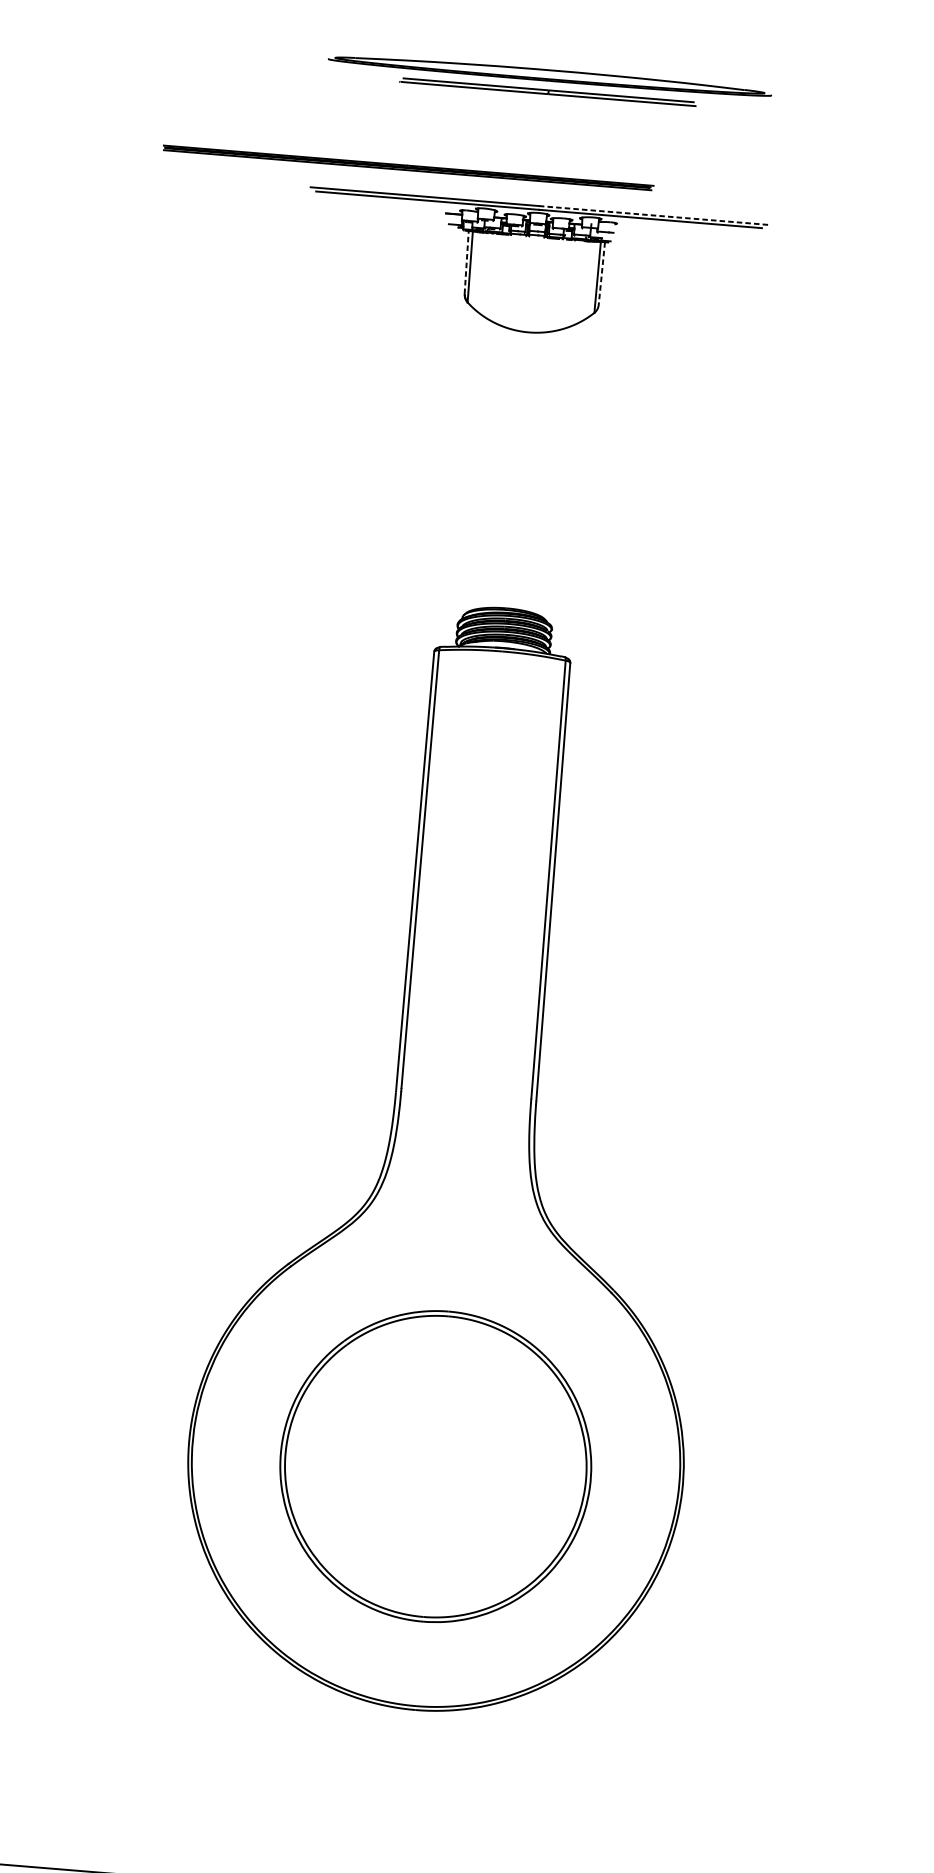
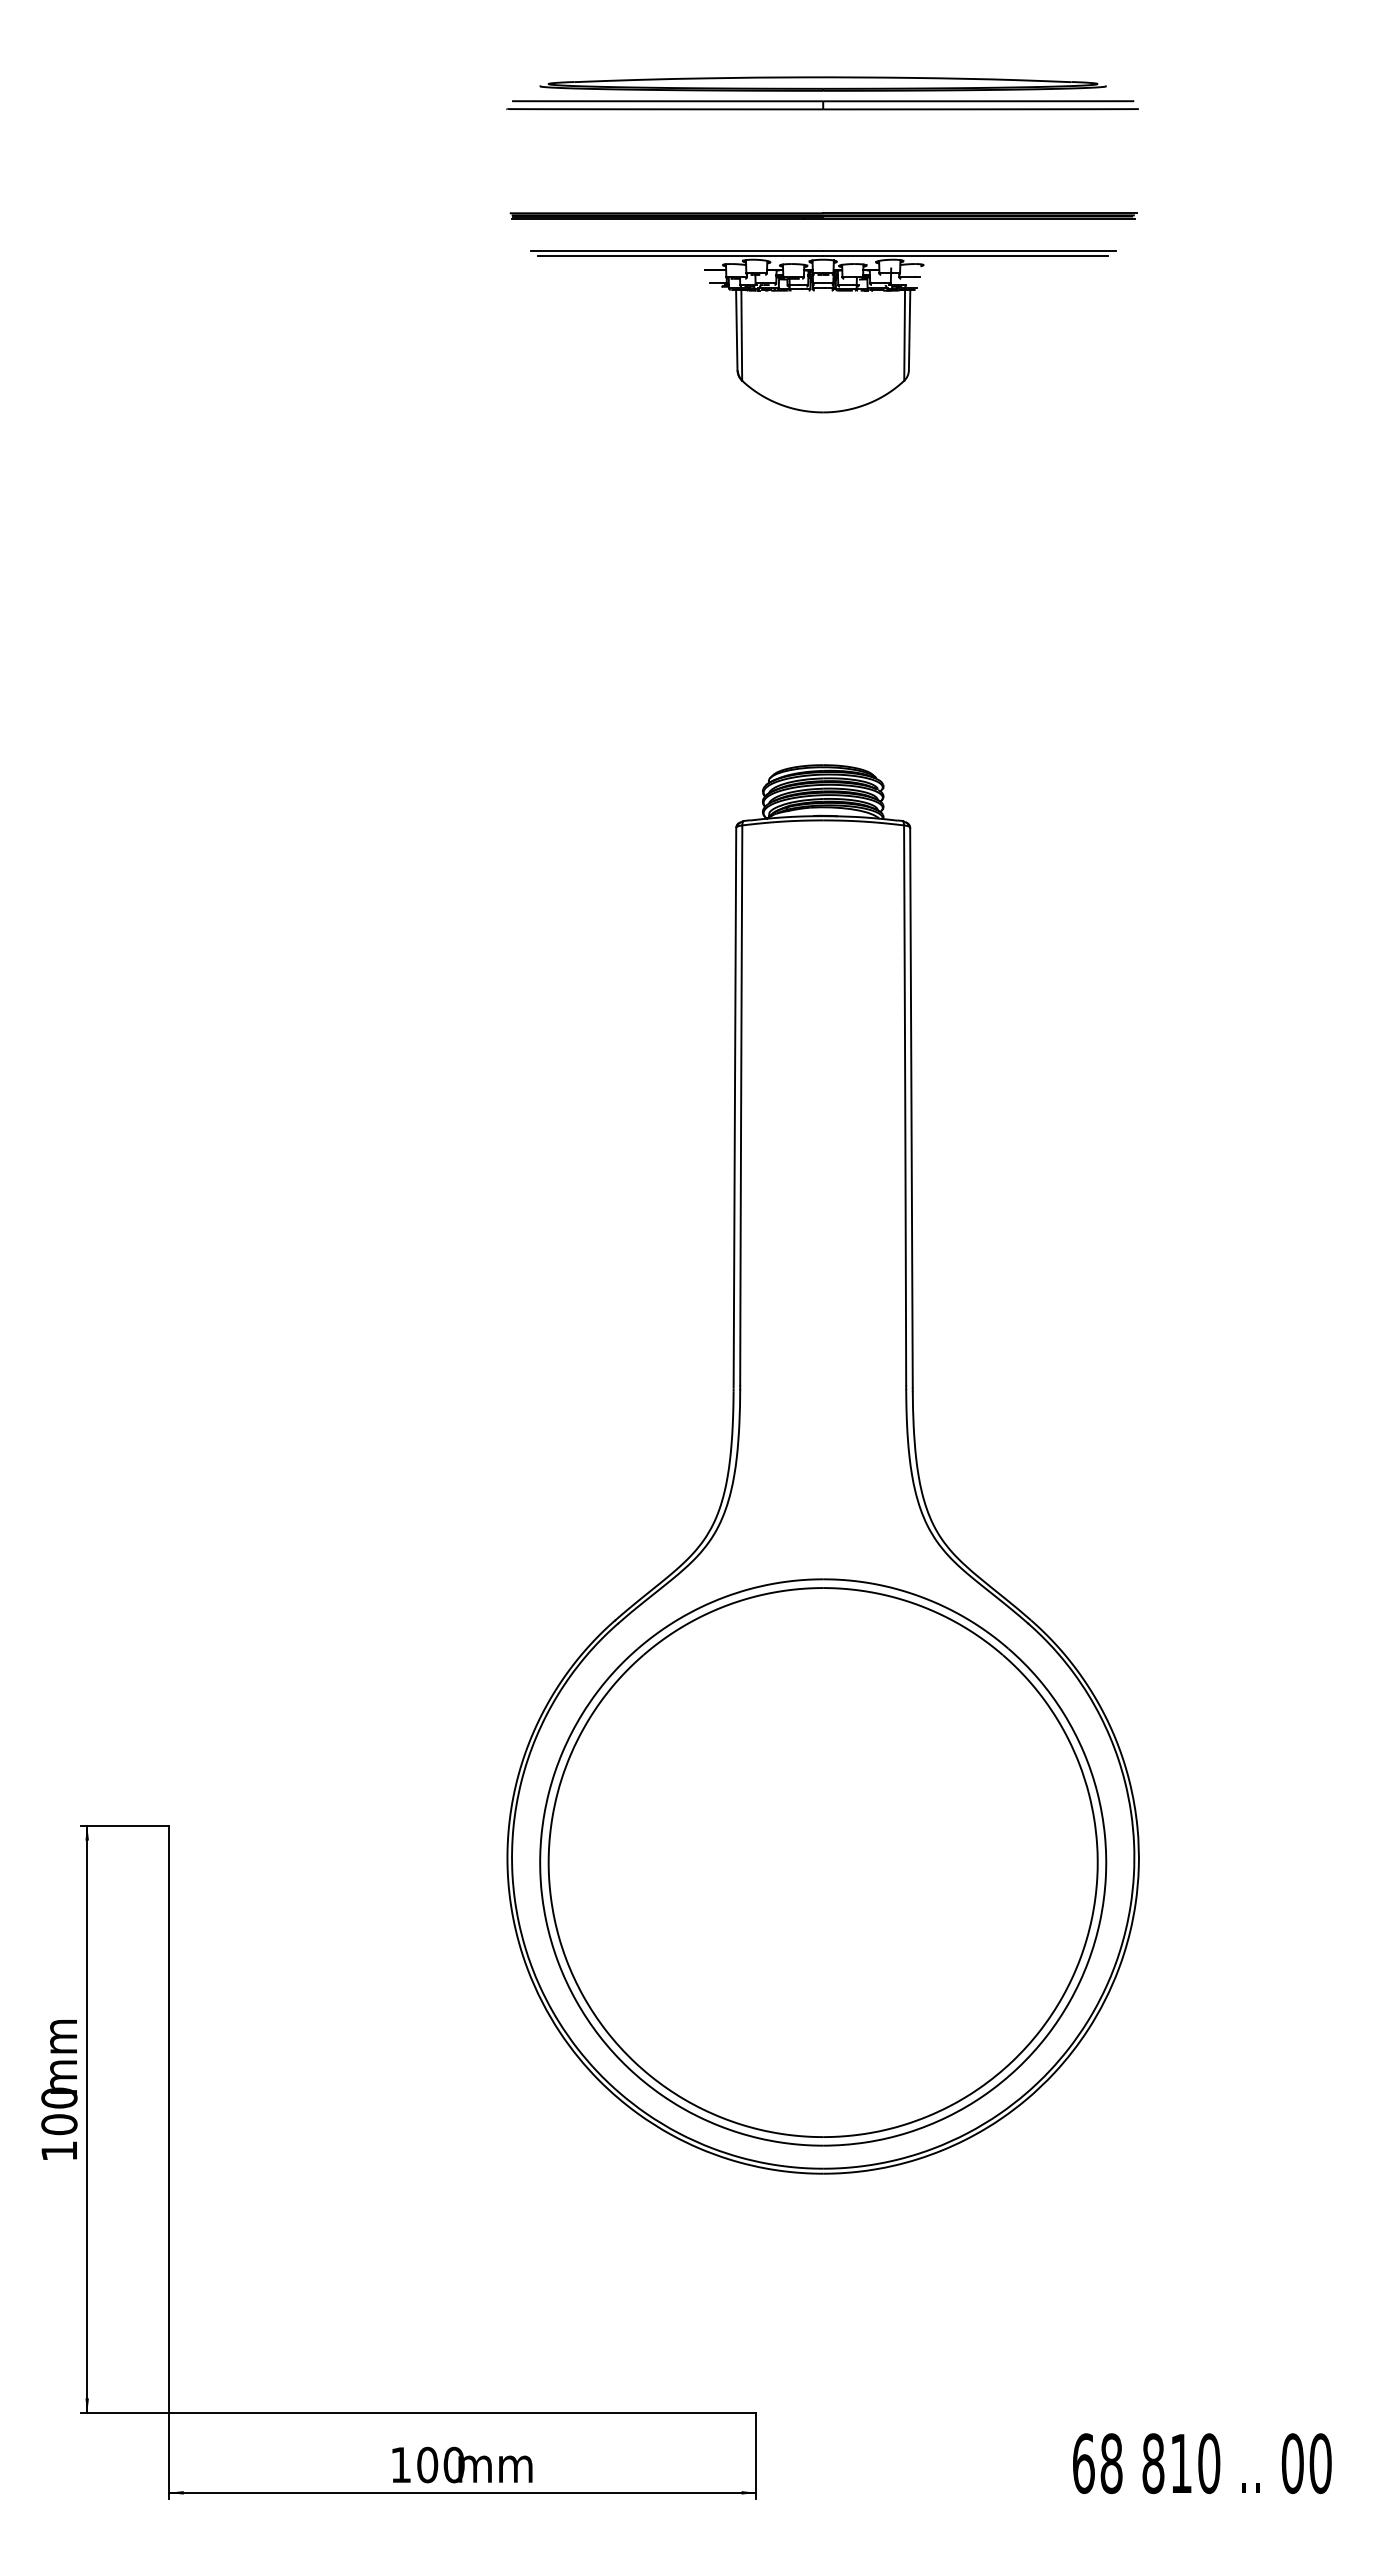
part: (548, 92) -> (822, 105), size x1.67
part: (408, 167) -> (823, 215), moved
line: (653, 215) -> (968, 250), dashed -> solid
line: (466, 261) -> (736, 329), dashed -> solid
line: (601, 273) -> (909, 330), dashed -> solid
part: (435, 1466) -> (823, 1862), size x1.43

